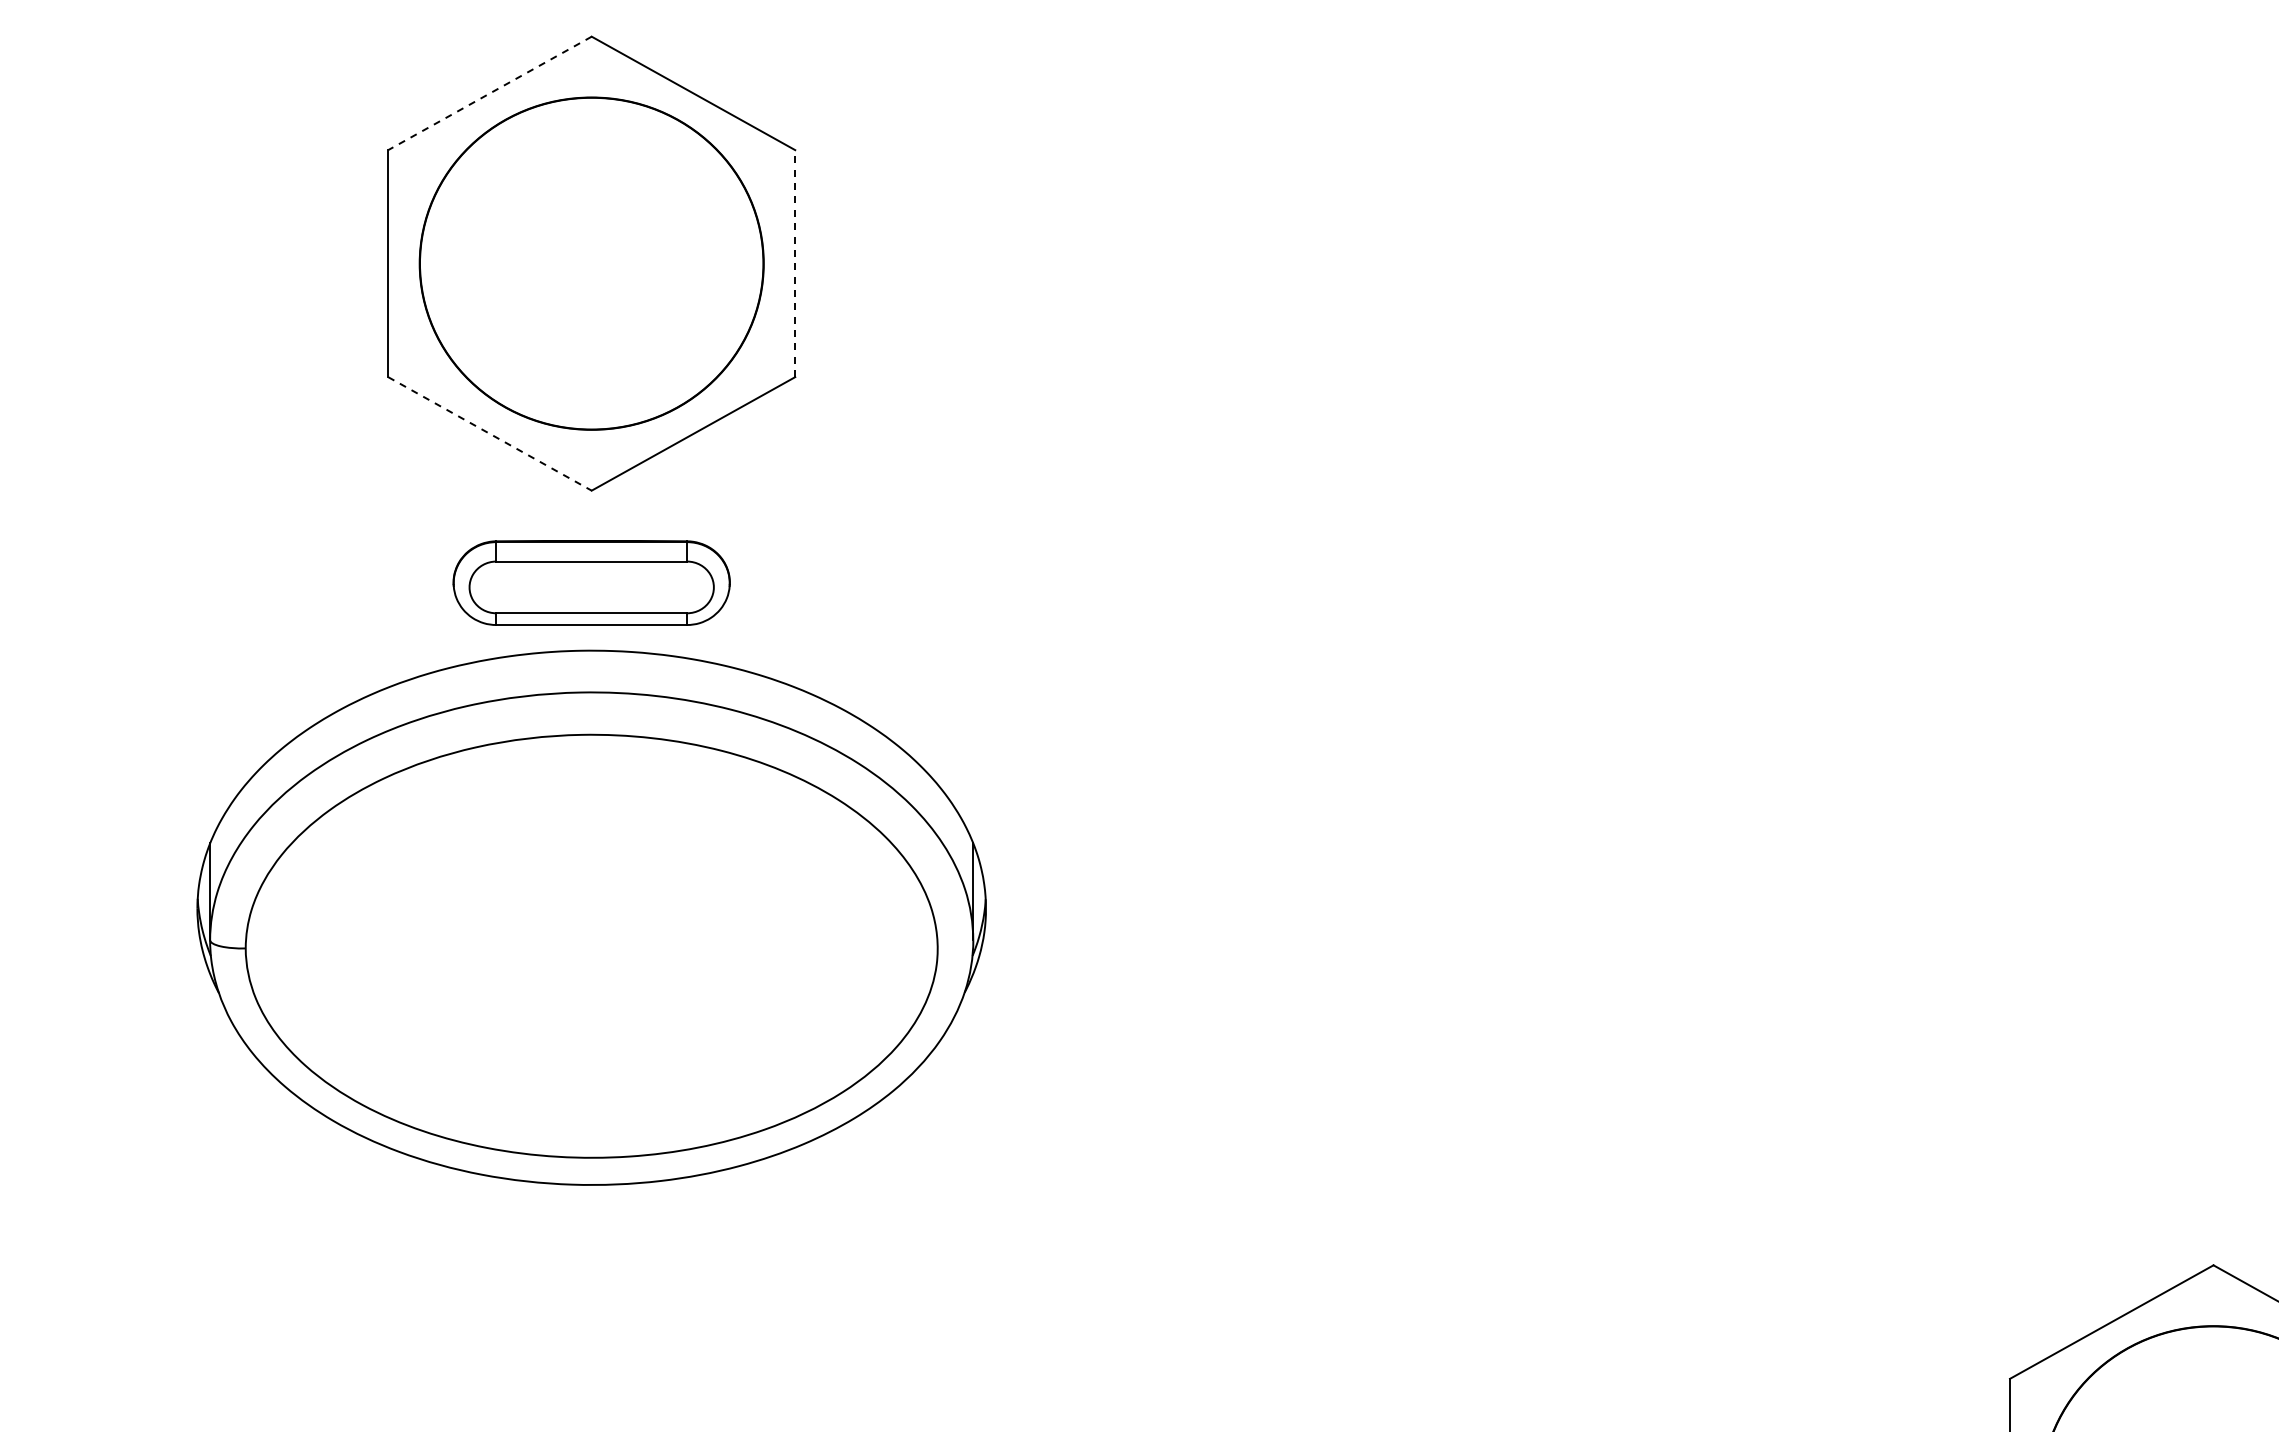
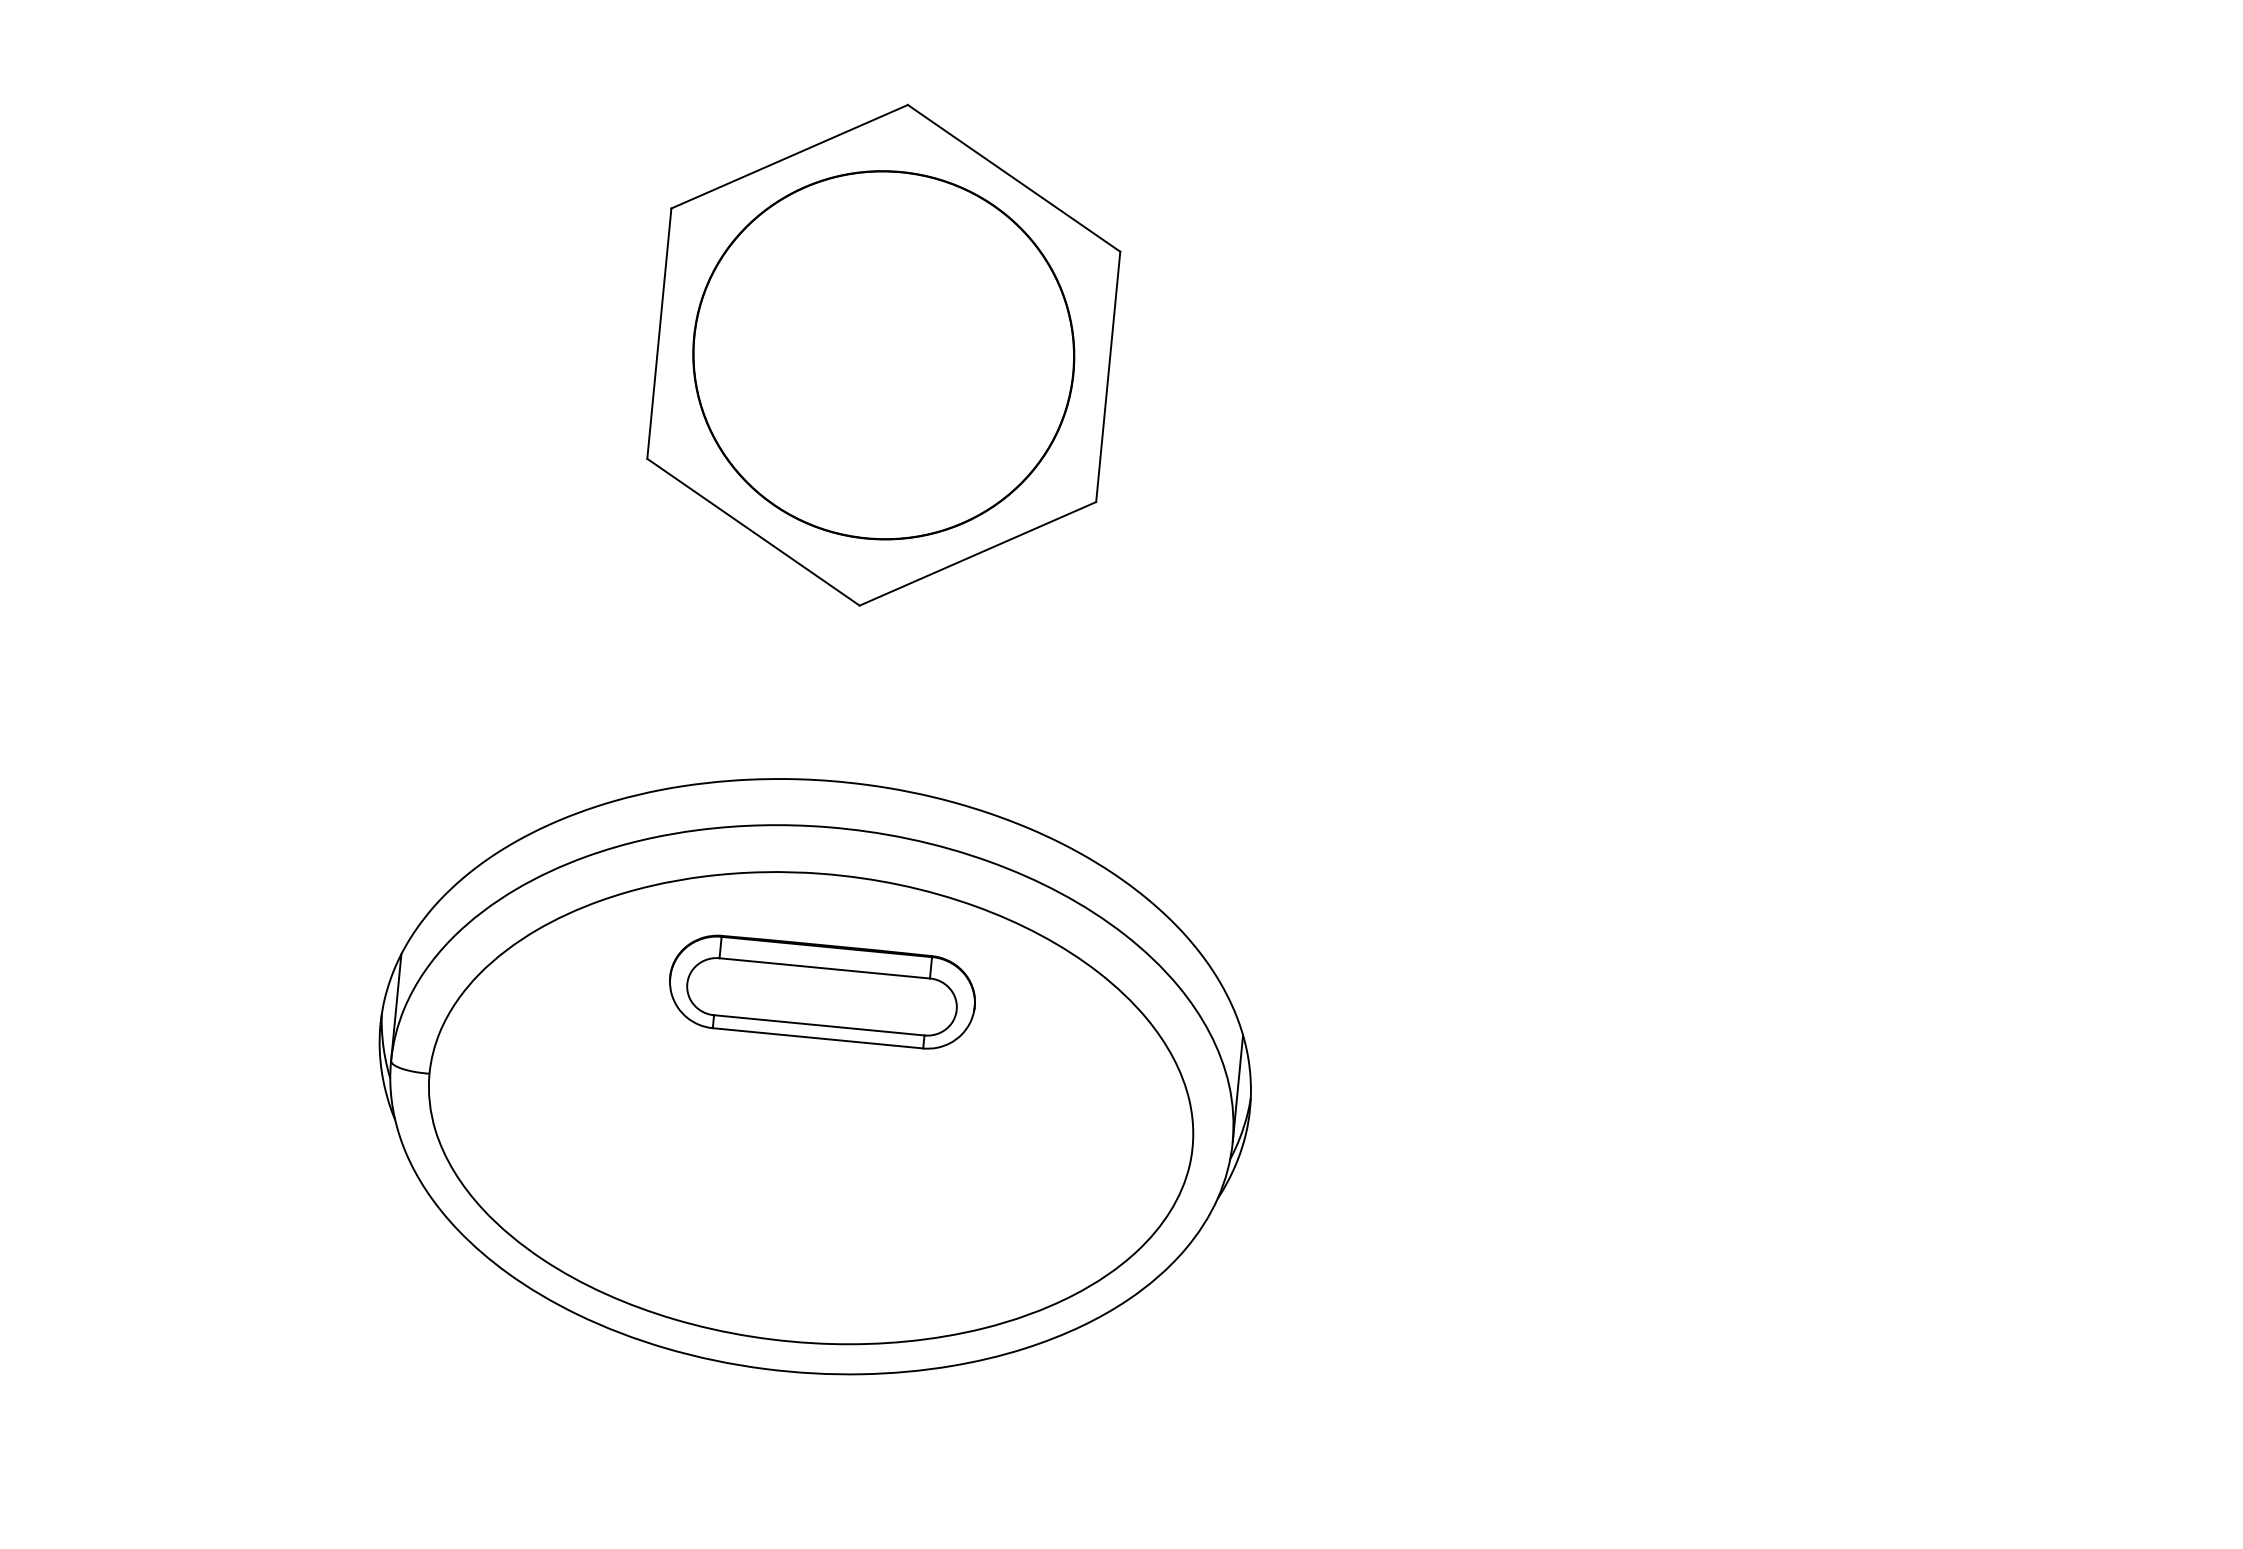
line: (489, 93) -> (789, 156), dashed -> solid
line: (795, 263) -> (1108, 376), dashed -> solid
line: (489, 433) -> (753, 531), dashed -> solid
part: (591, 582) -> (822, 991), moved

